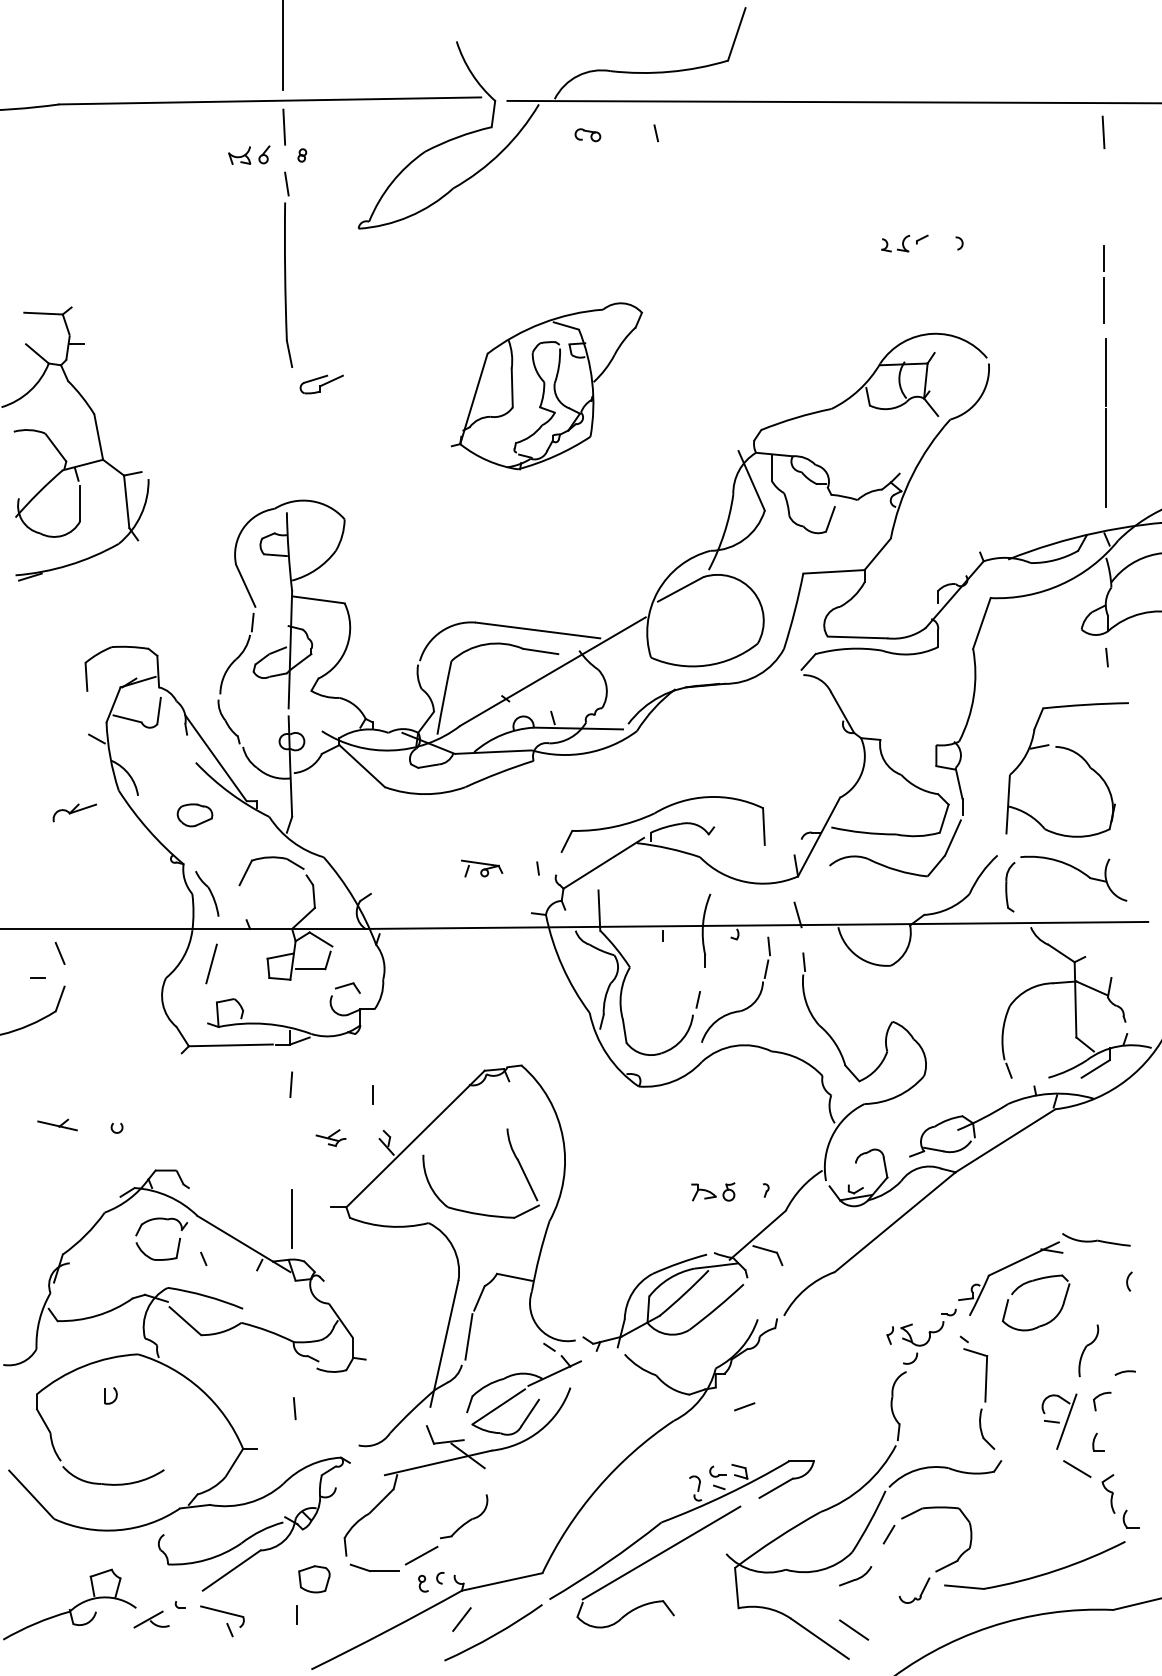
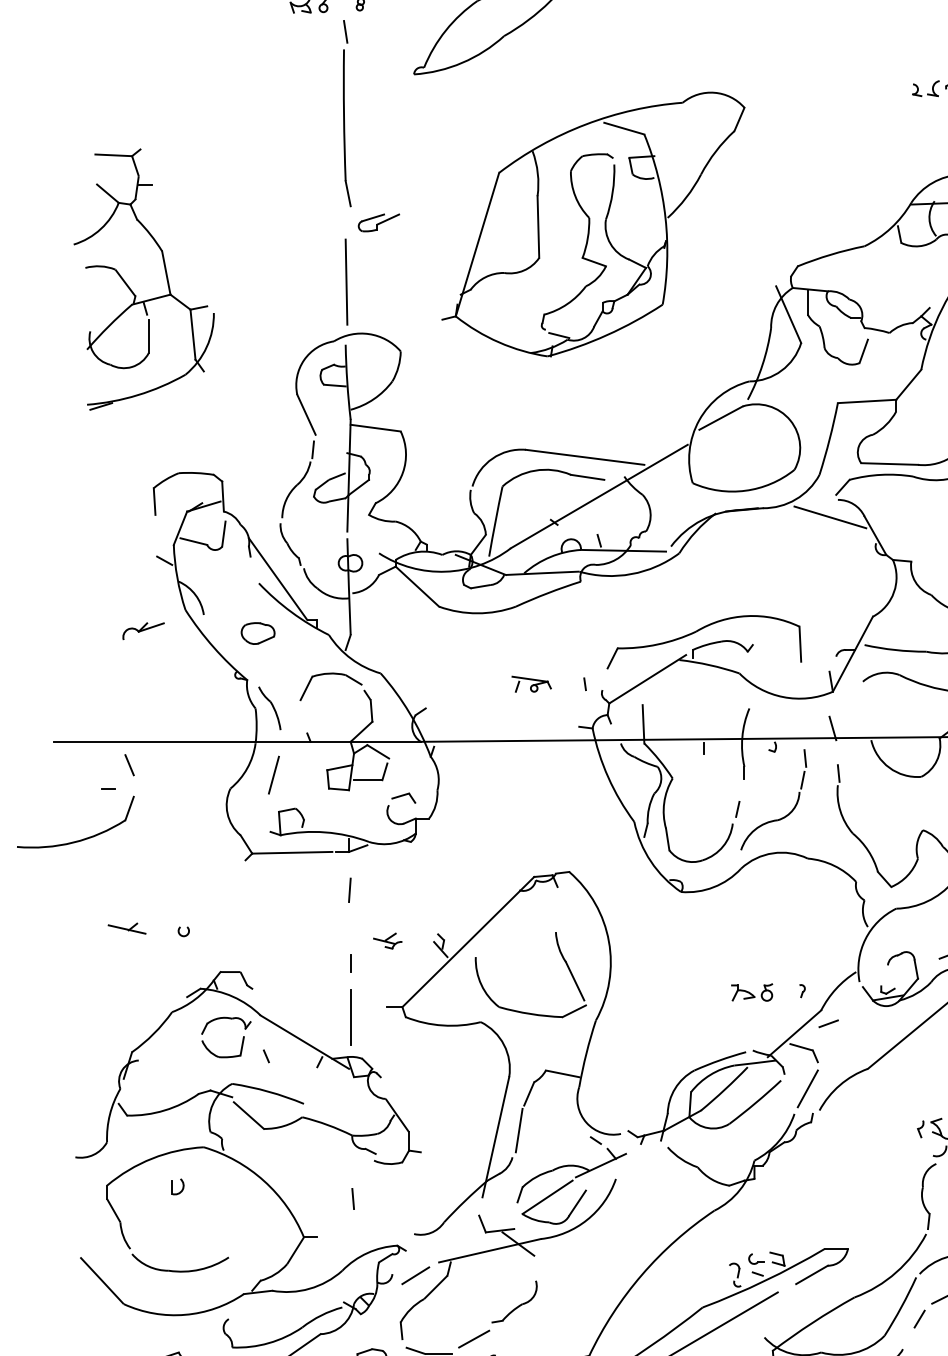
part: (546, 386) -> (593, 224), size x1.67
line: (287, 446) -> (346, 281), added
line: (795, 693) -> (830, 517), added
line: (372, 1094) -> (350, 963), moved
line: (771, 1292) -> (807, 1088), added
line: (744, 1406) -> (828, 1023), moved
line: (360, 1488) -> (415, 1275), added

